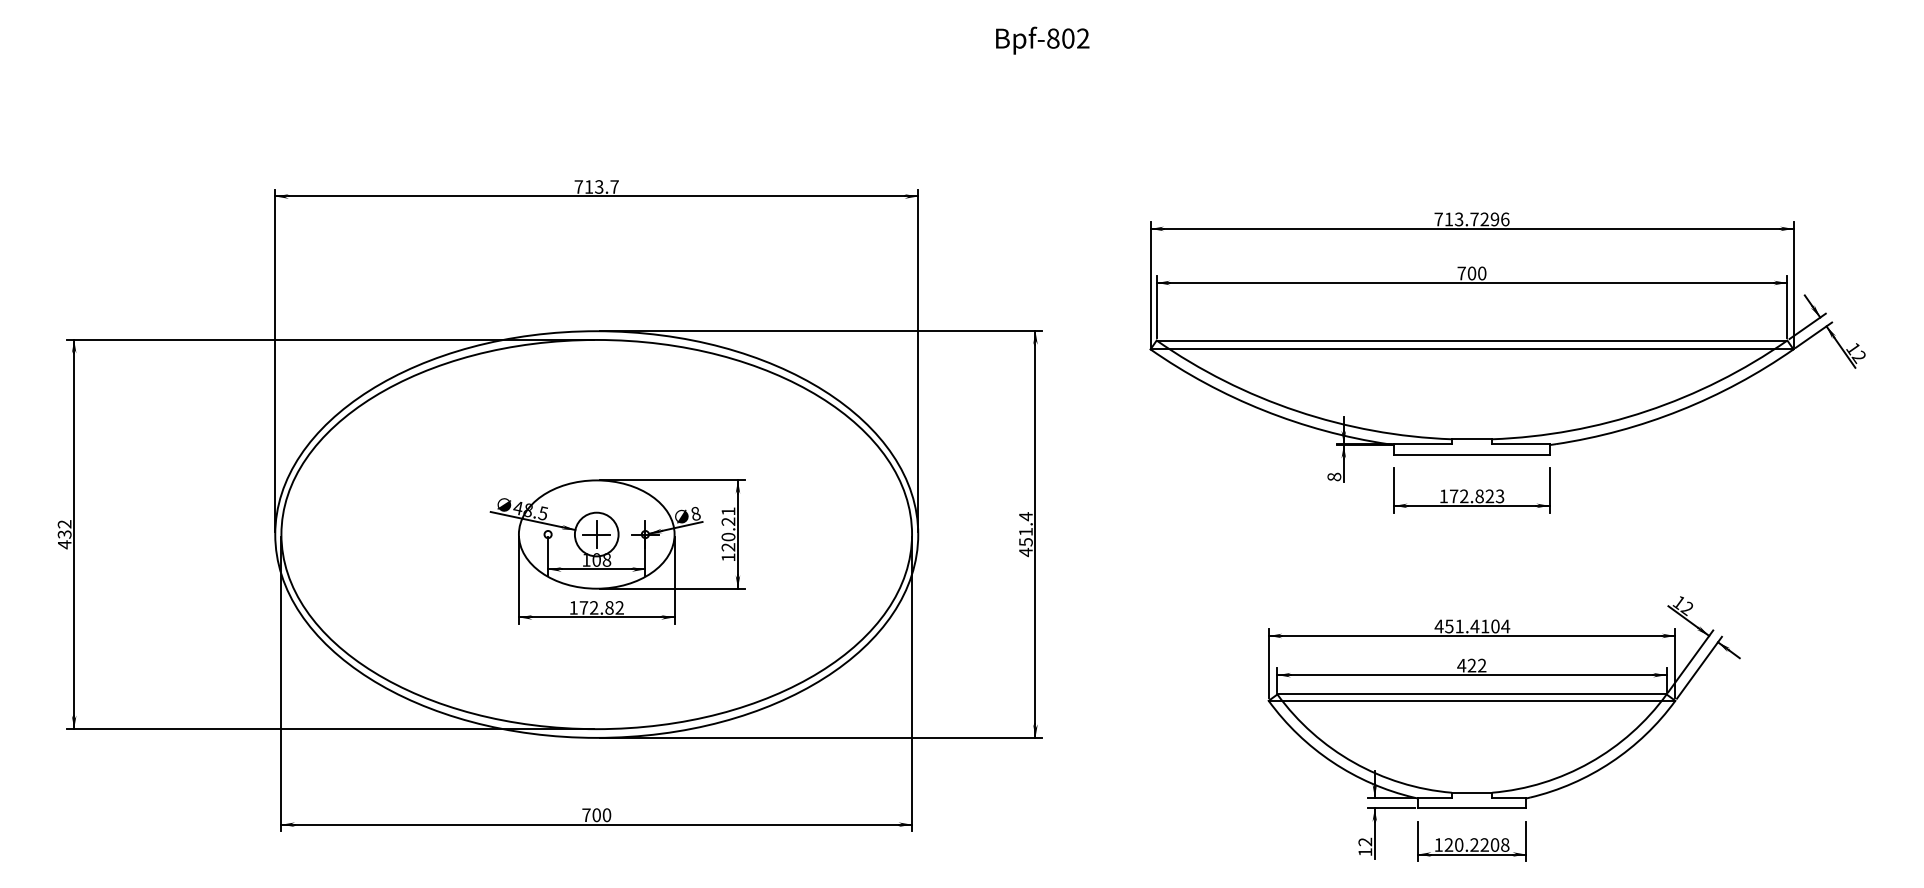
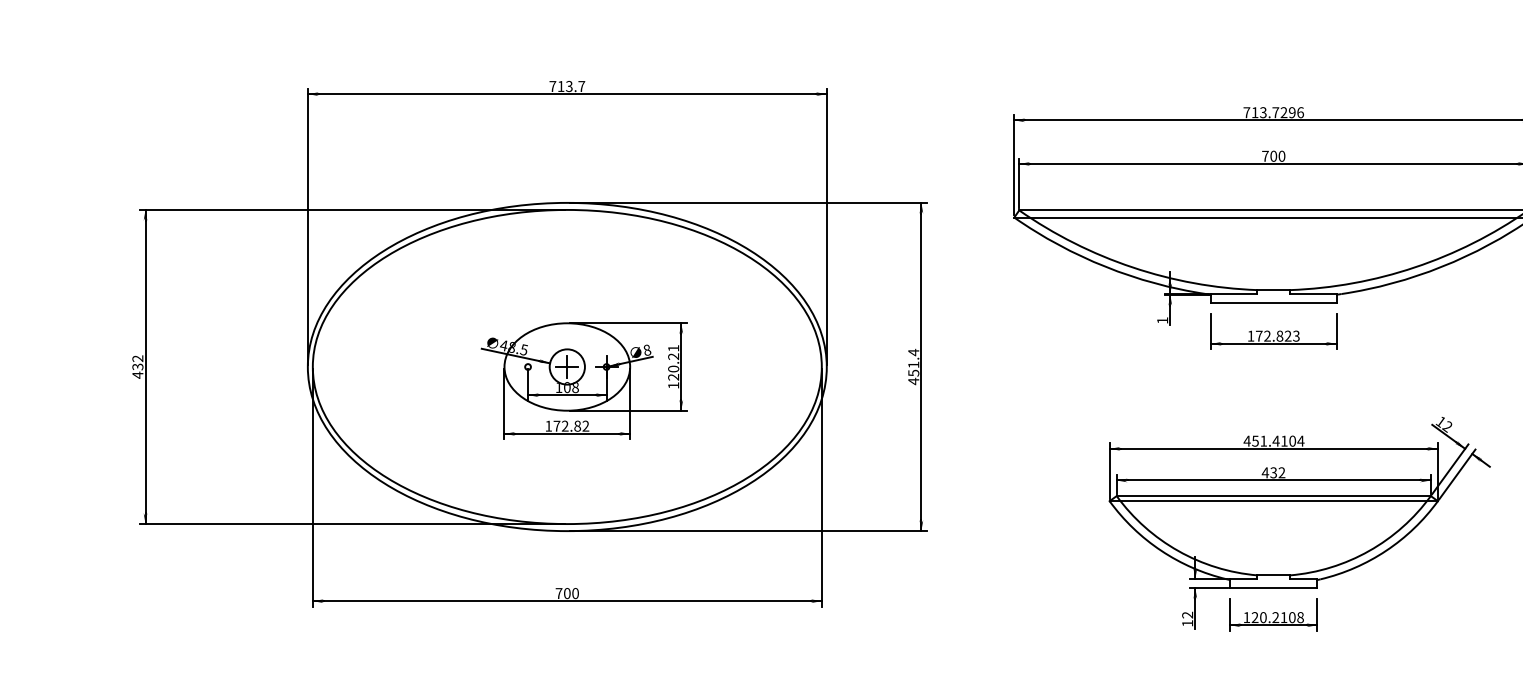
text: (1334, 476) -> (1162, 320), 8 -> 1
text: (1471, 665) -> (1273, 472), 422 -> 432
text: (1484, 844) -> (1283, 617), 120.2208 -> 120.2108

